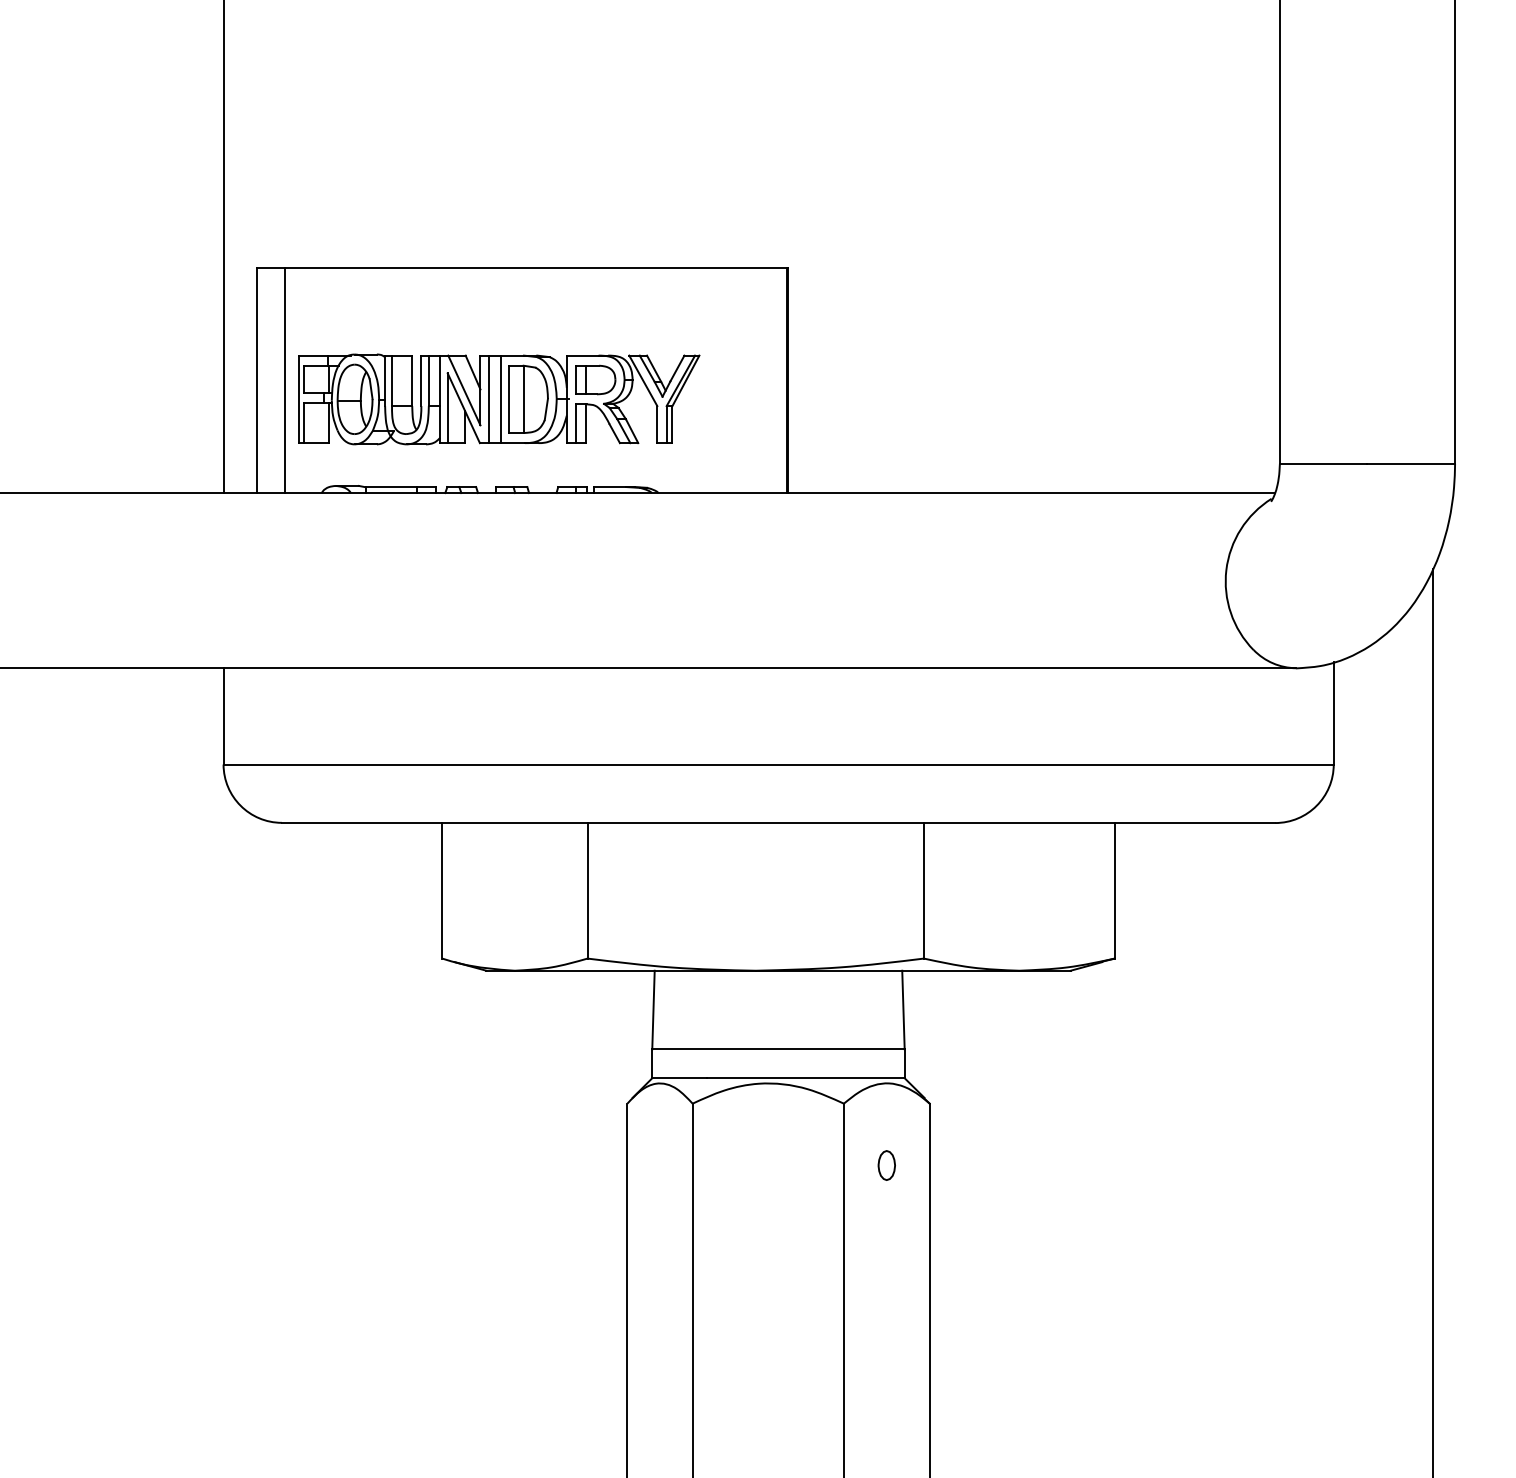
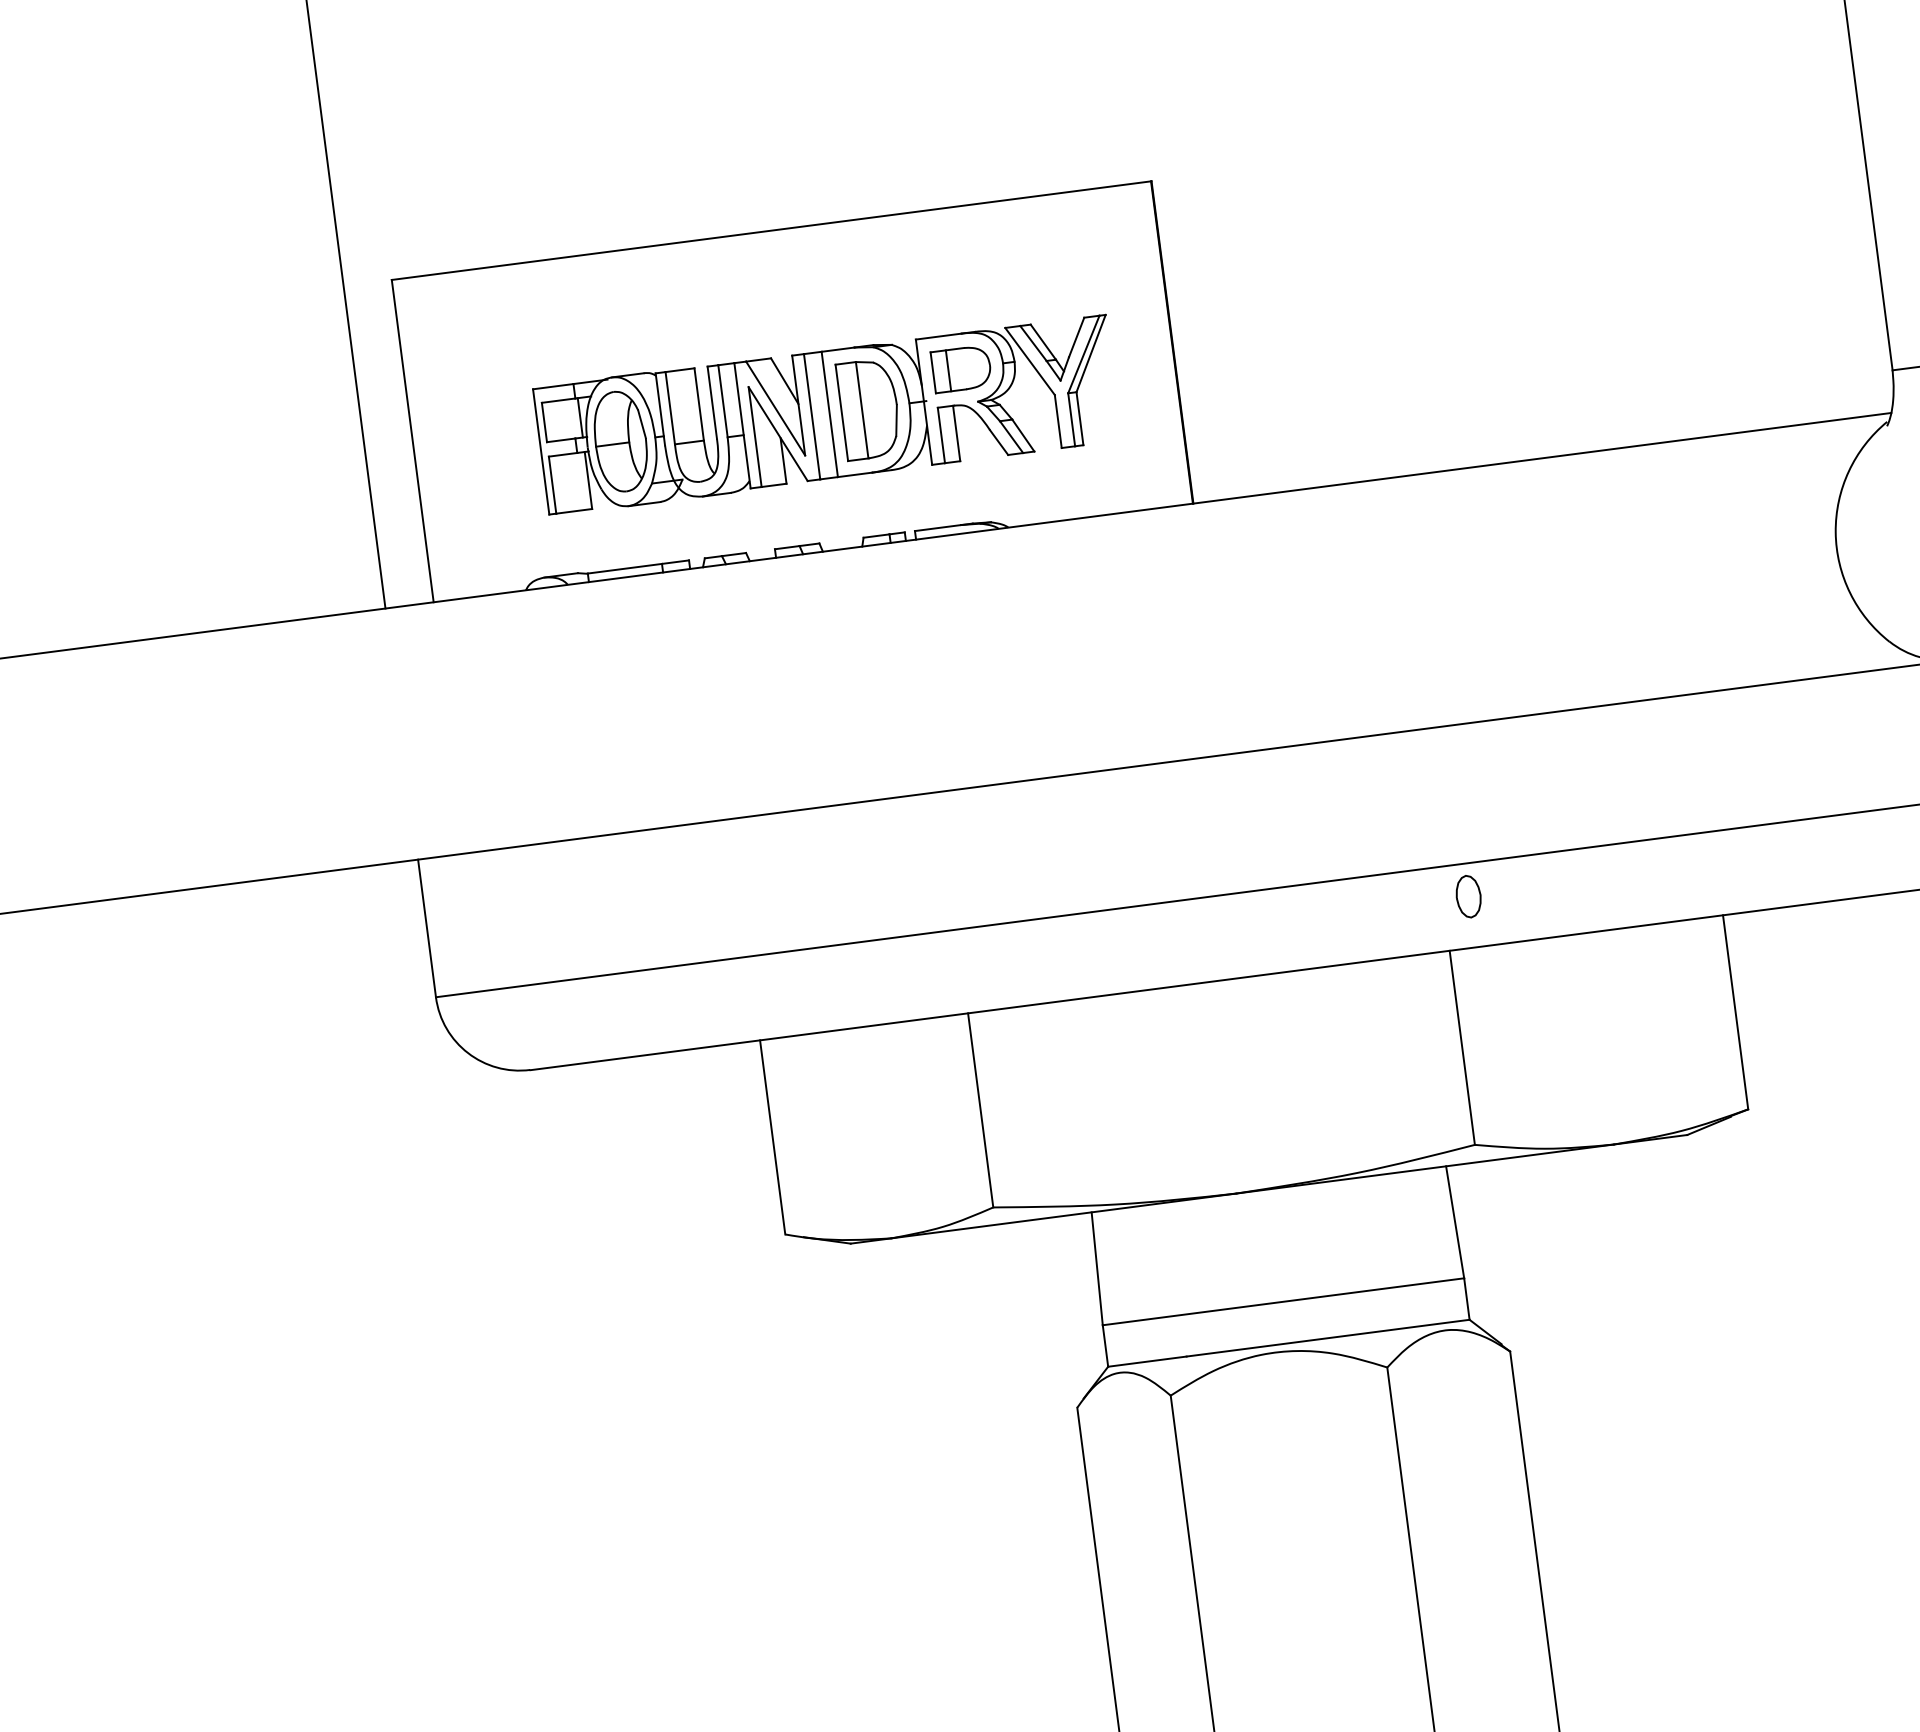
line: (284, 380) -> (451, 436), removed
part: (499, 399) -> (827, 414), moved
part: (886, 1165) -> (1468, 896), moved

